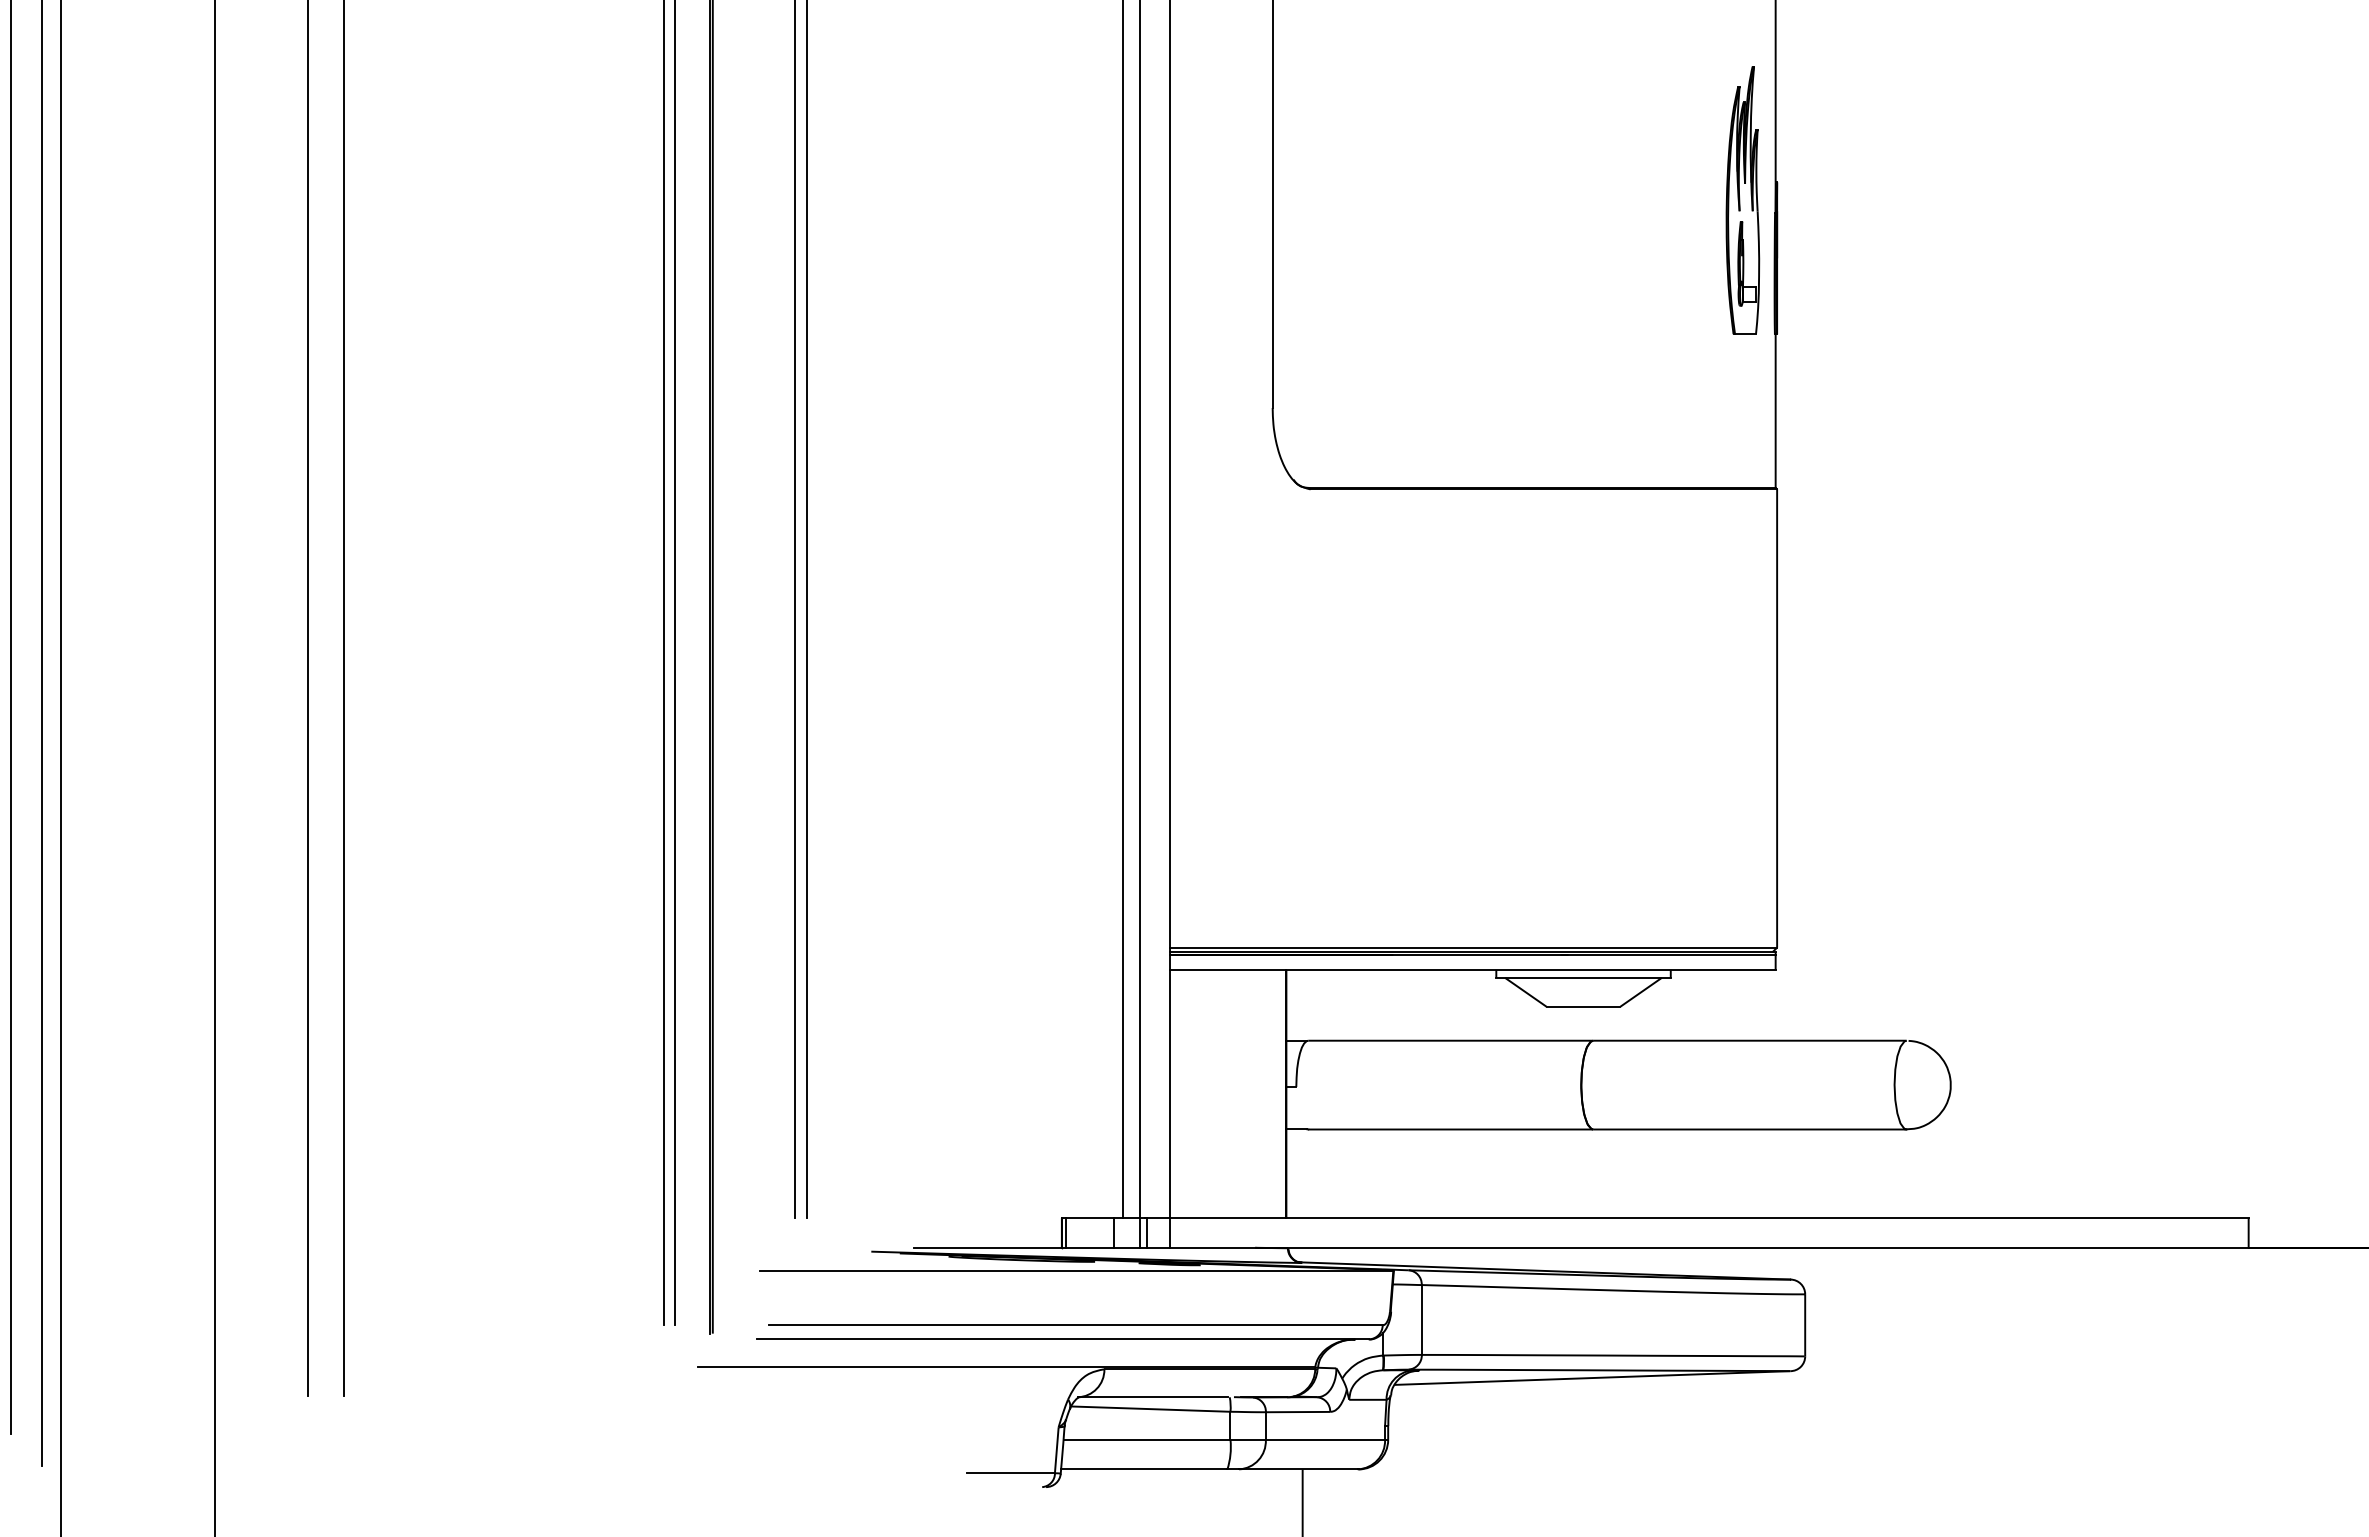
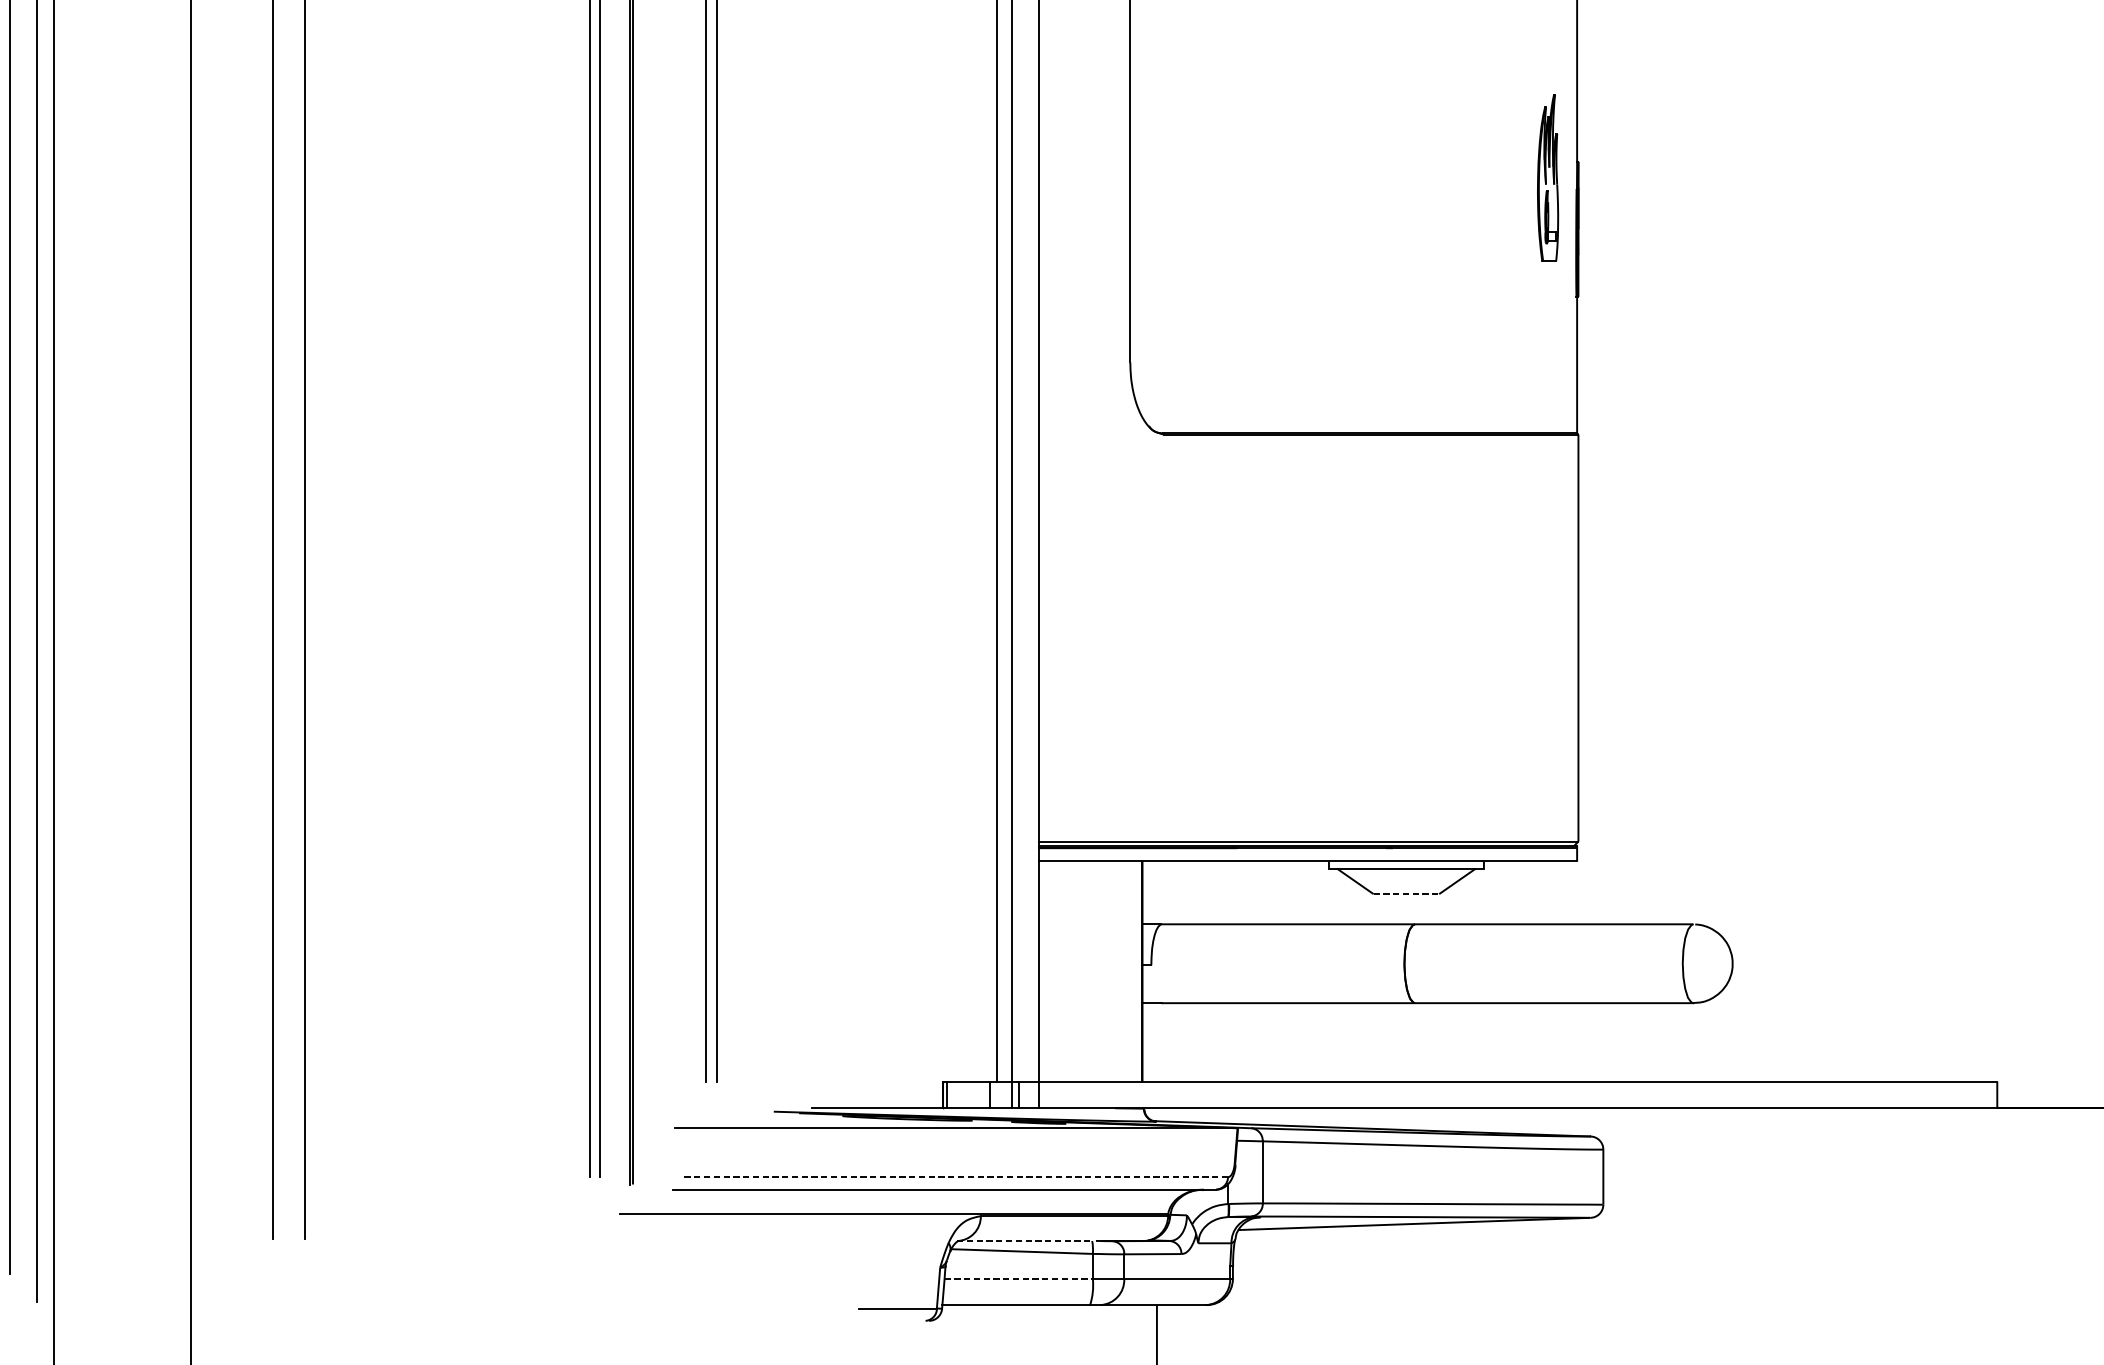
part: (1742, 200) -> (1547, 177), size x0.7
line: (1583, 1006) -> (1406, 893), solid -> dashed
line: (1075, 1325) -> (955, 1177), solid -> dashed
line: (1152, 1397) -> (1023, 1241), solid -> dashed
line: (1147, 1439) -> (1019, 1278), solid -> dashed

